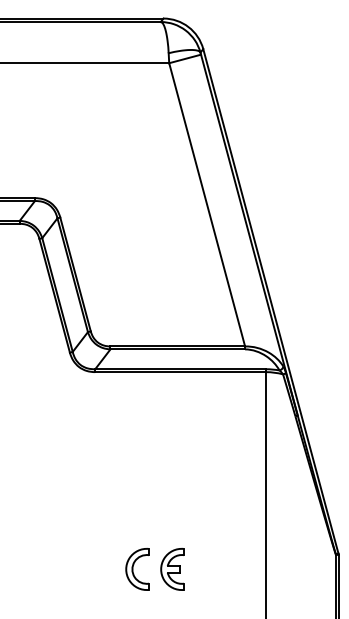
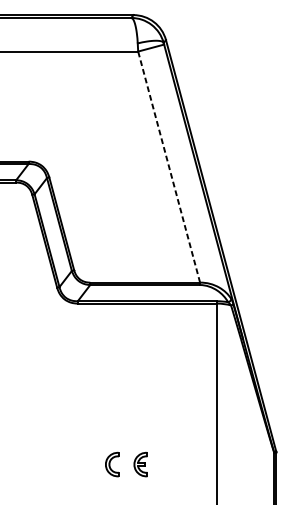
line: (207, 204) -> (169, 166), solid -> dashed
part: (137, 569) -> (112, 464), size x0.7
part: (172, 569) -> (140, 464), size x0.7

